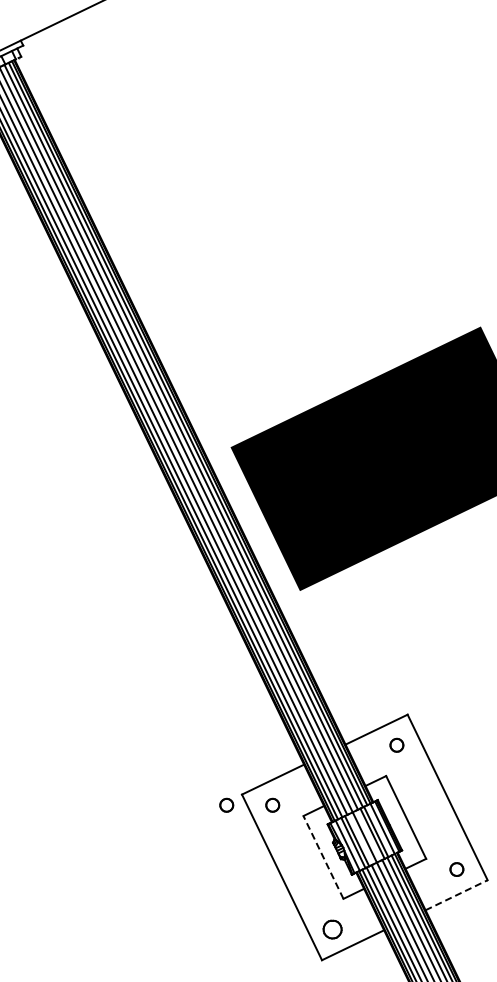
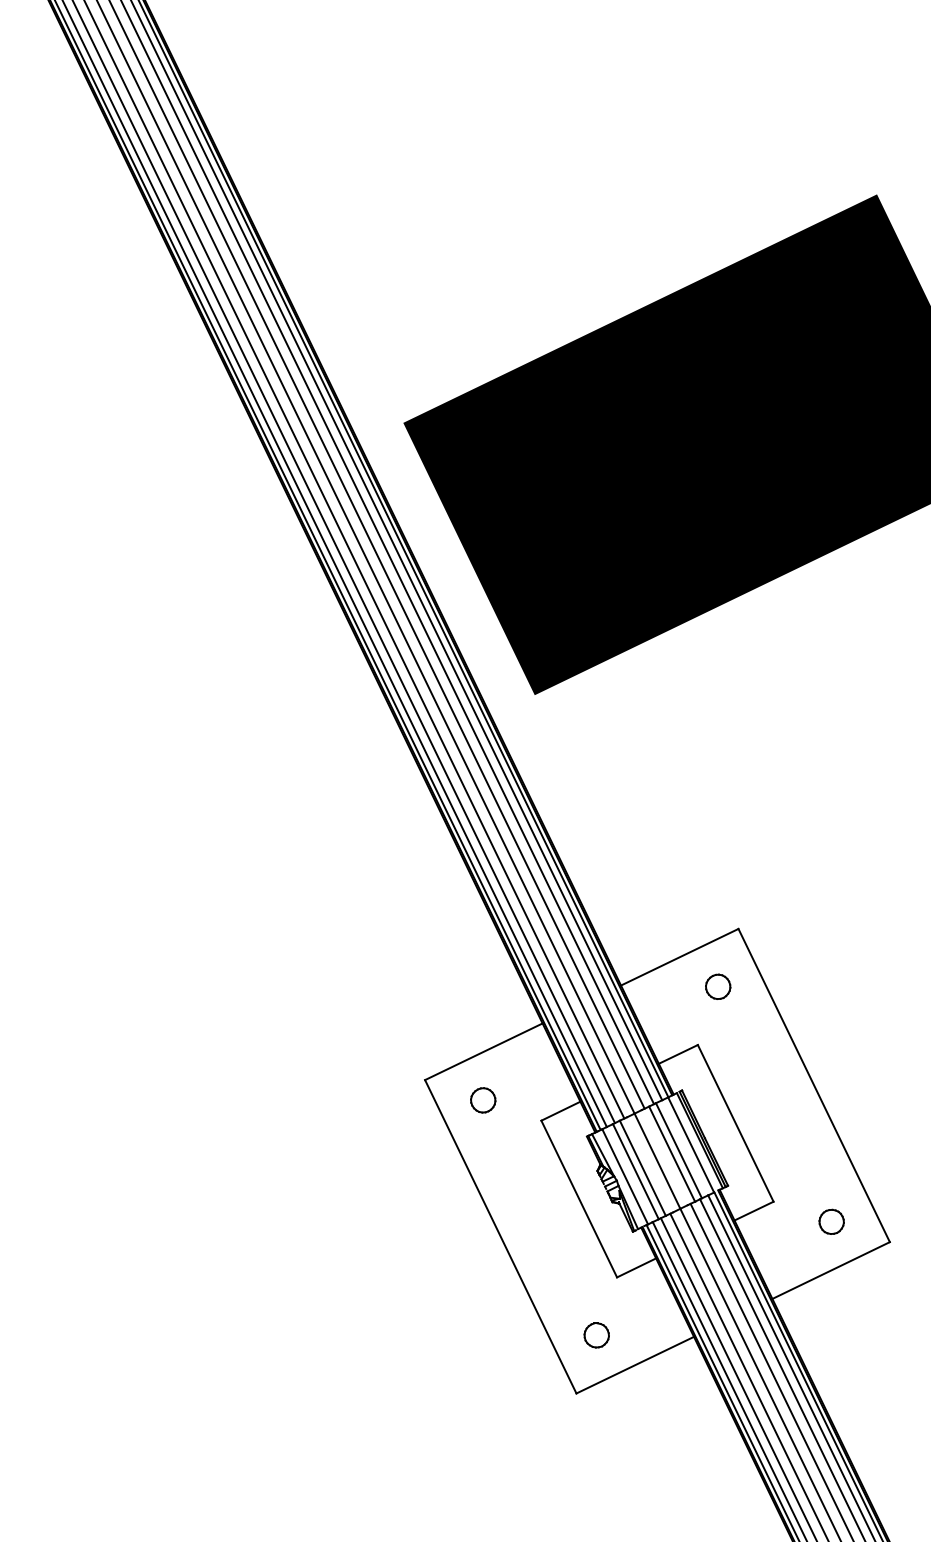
part: (226, 804) -> (395, 1098), removed
line: (323, 857) -> (579, 1199), dashed -> solid
line: (456, 895) -> (830, 1271), dashed -> solid
part: (332, 929) -> (596, 1335), size x0.71

